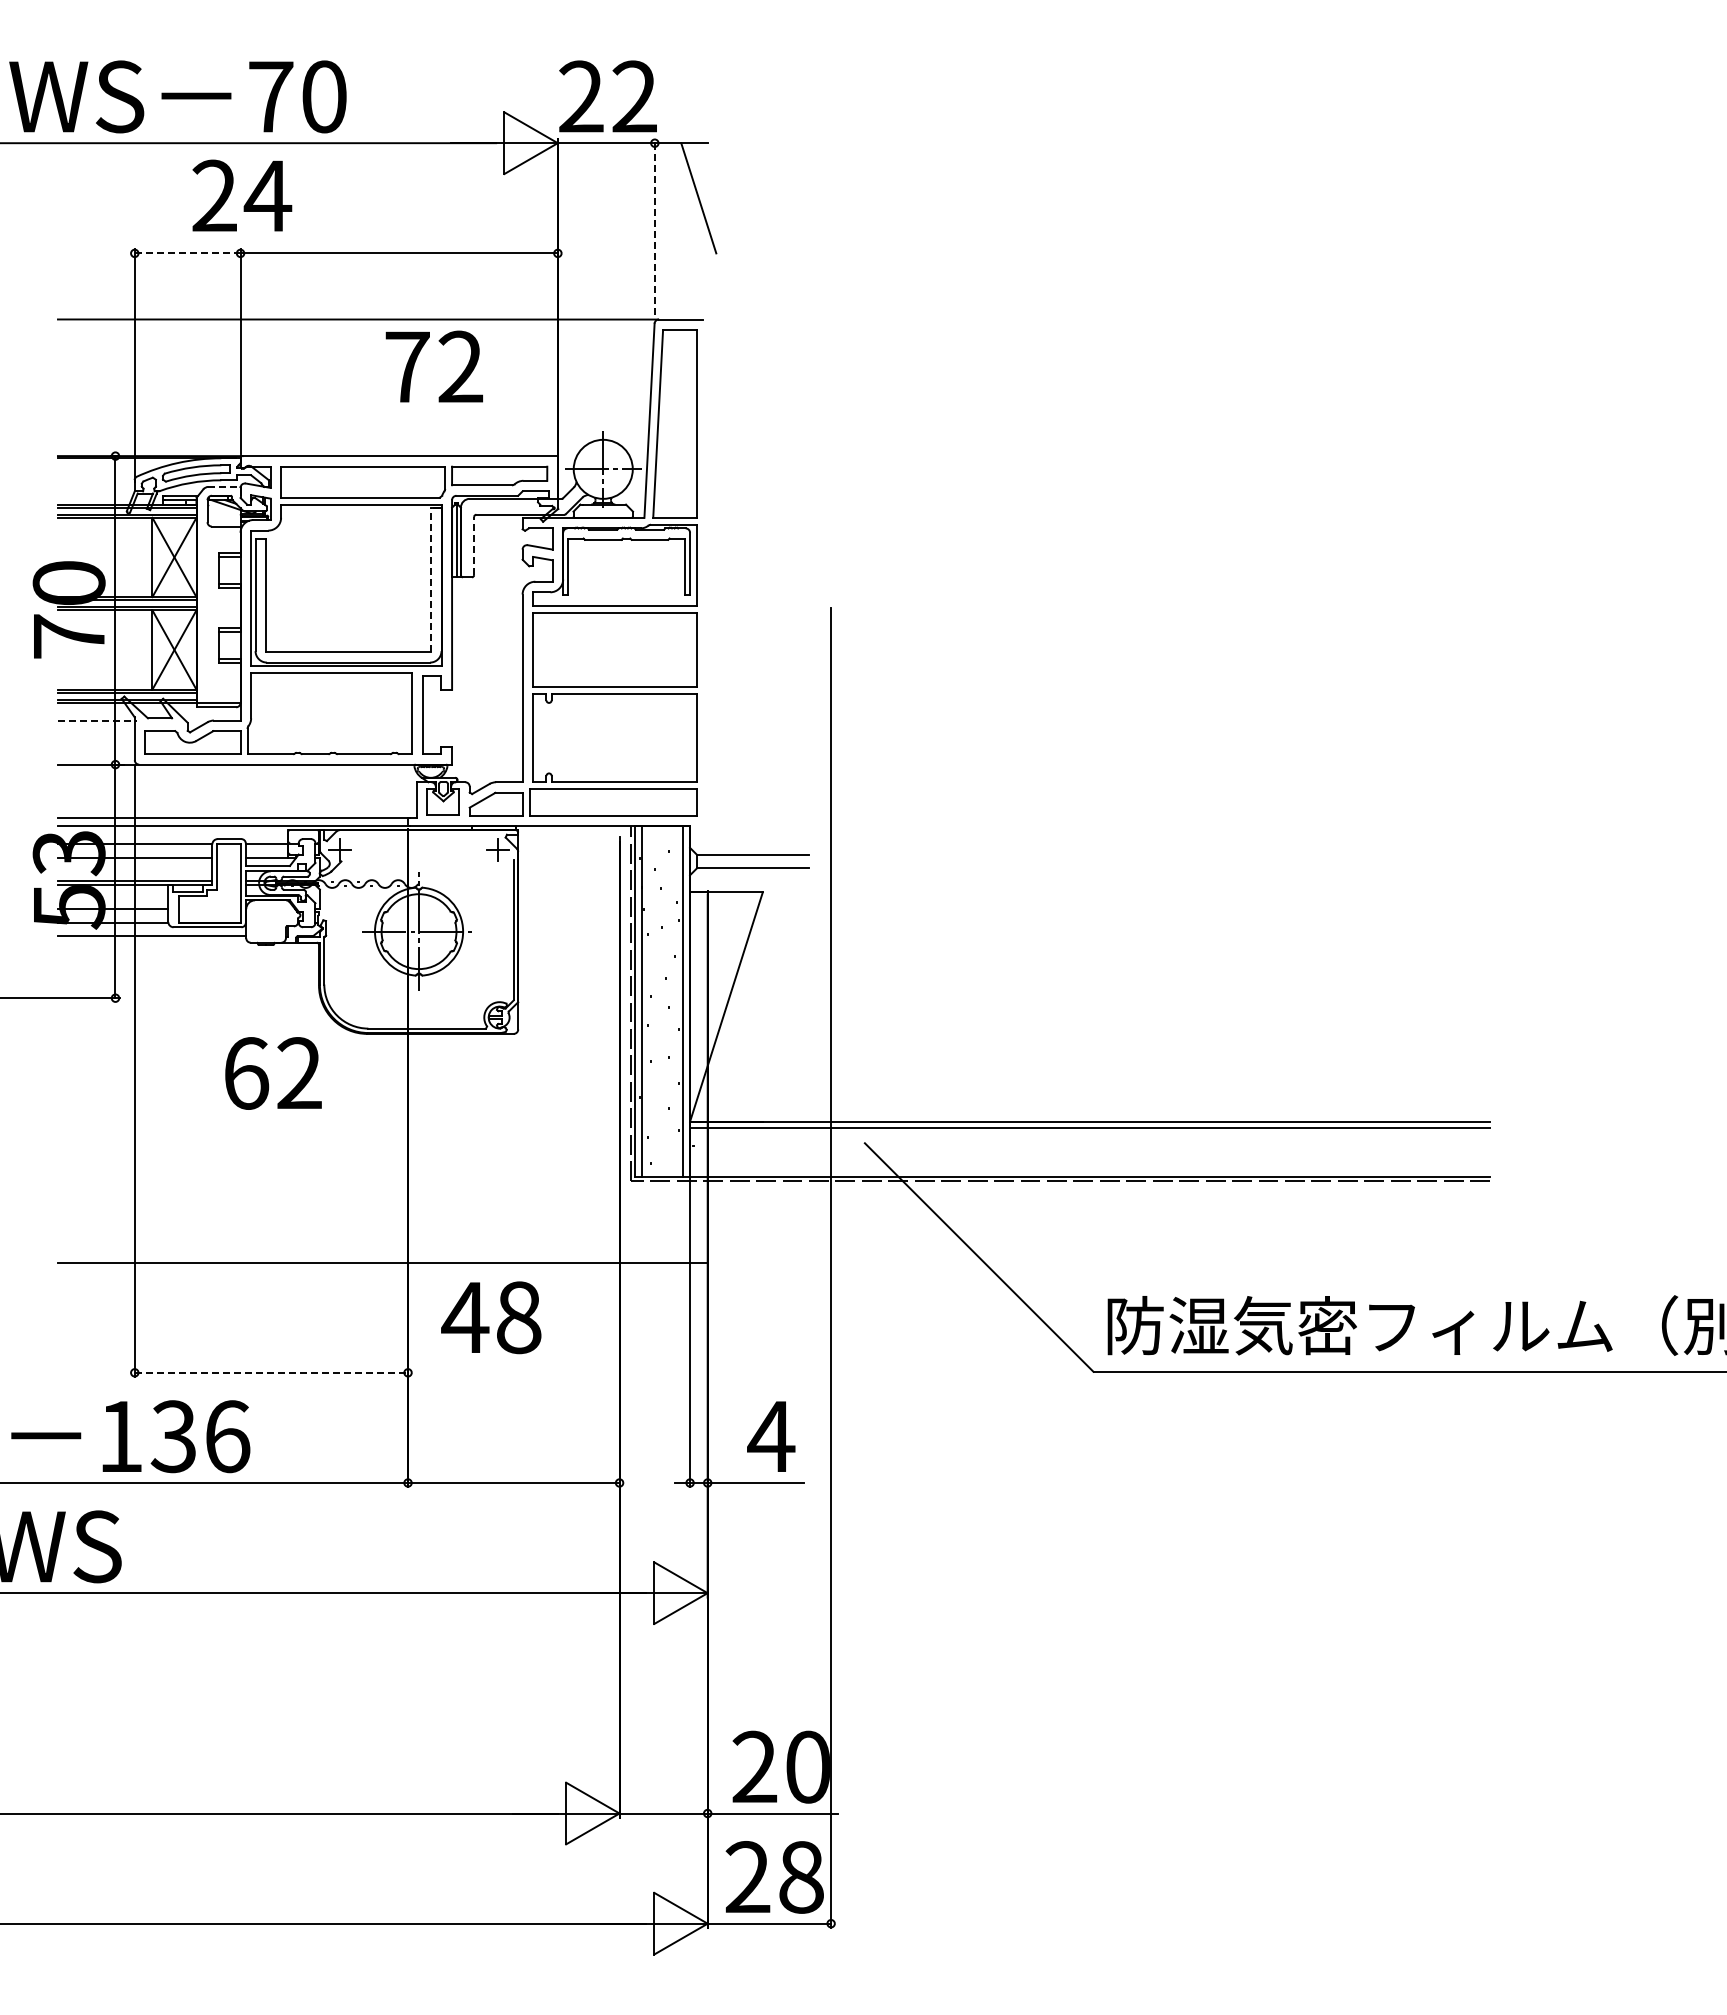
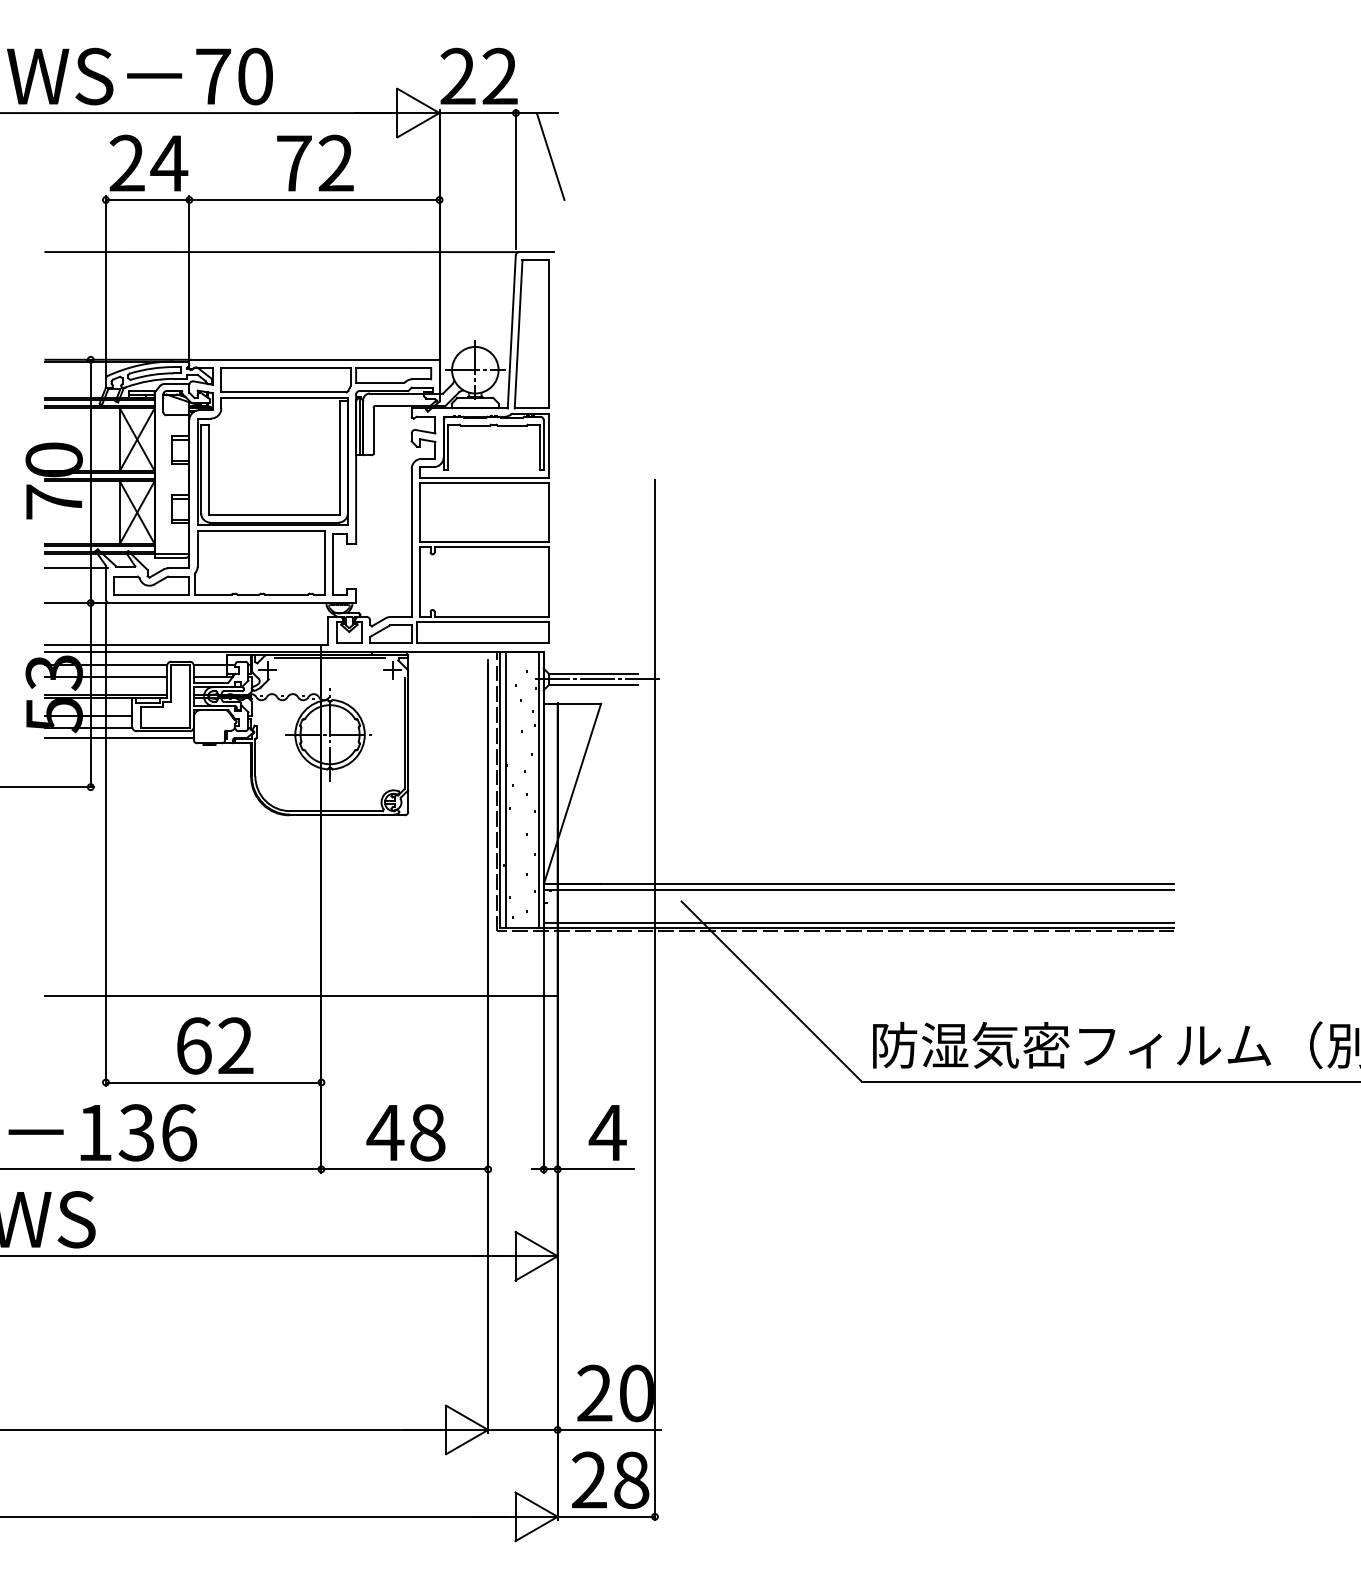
text: (242, 195) -> (149, 162), moved
line: (654, 226) -> (515, 178), dashed -> solid
line: (187, 253) -> (147, 200), dashed -> solid
text: (433, 366) -> (314, 162), moved
line: (224, 486) -> (176, 383), dashed -> solid
line: (474, 545) -> (373, 430), dashed -> solid
line: (431, 579) -> (339, 457), dashed -> solid
line: (97, 720) -> (76, 568), dashed -> solid
line: (418, 834) -> (329, 658), added
line: (760, 861) -> (599, 679), added
text: (273, 1073) -> (215, 1045), moved
line: (1089, 1170) -> (858, 923), added
text: (491, 1317) -> (406, 1132), moved
line: (271, 1372) -> (213, 1082), dashed -> solid

